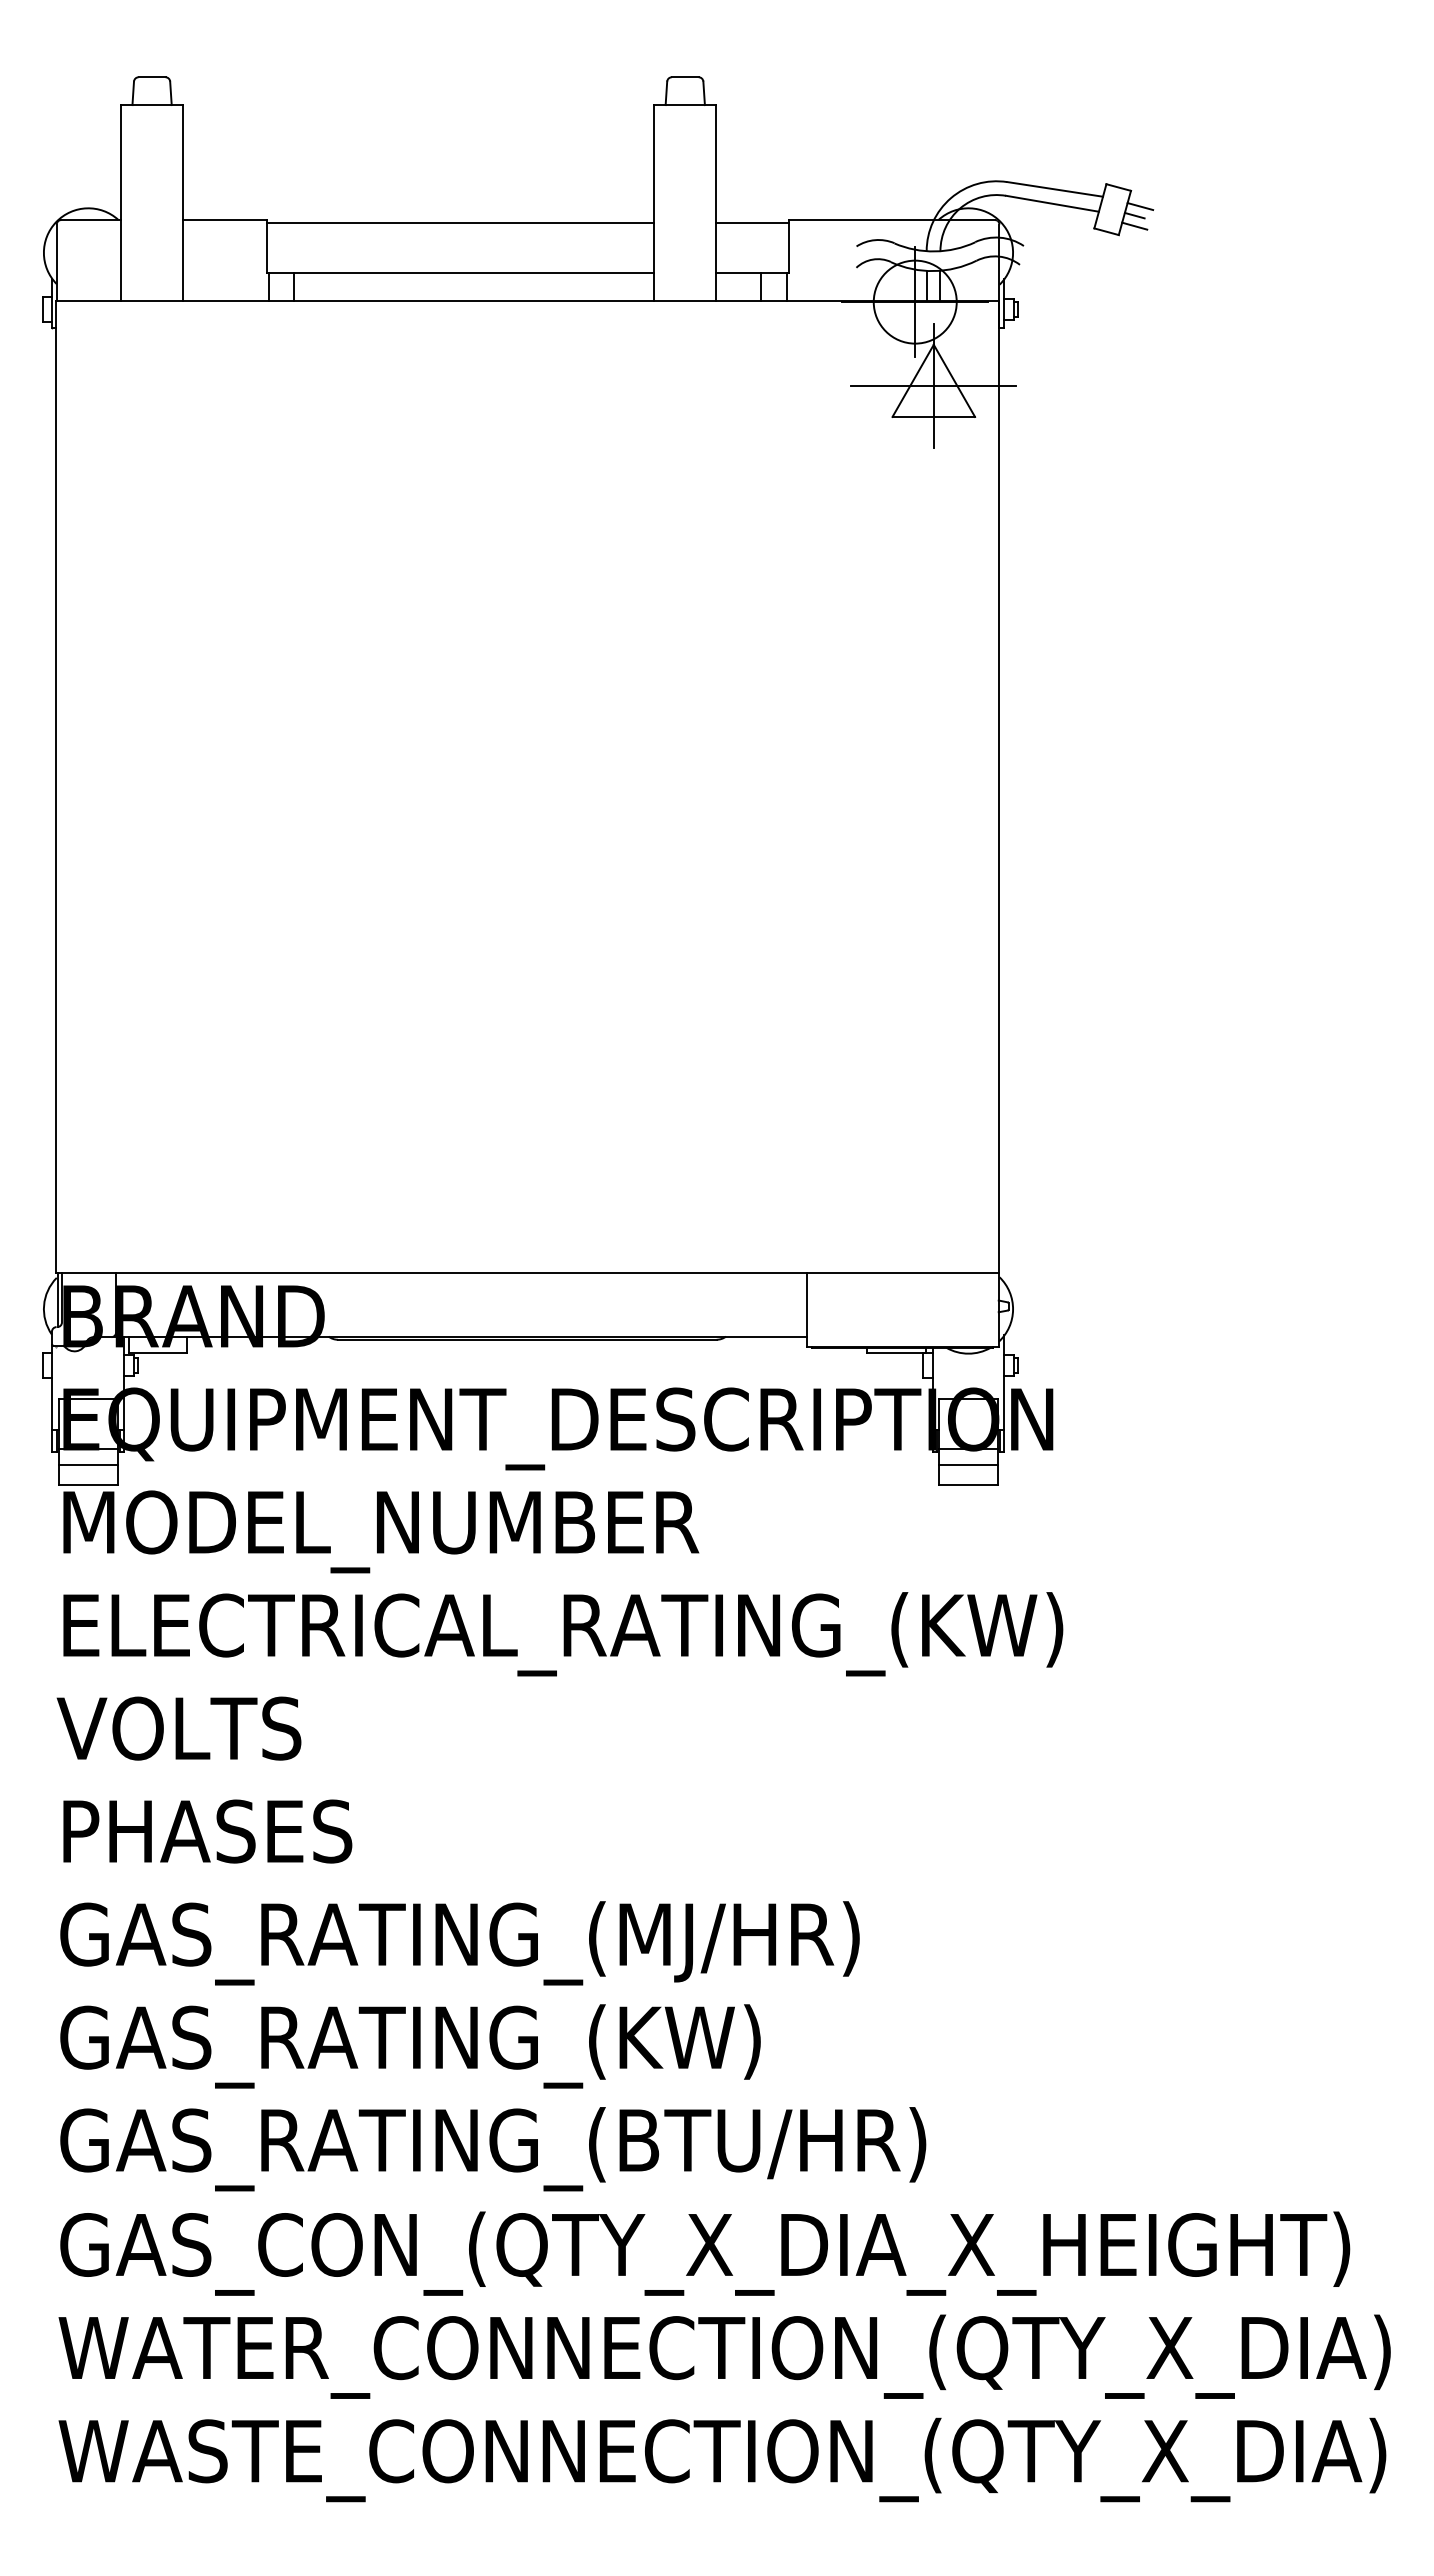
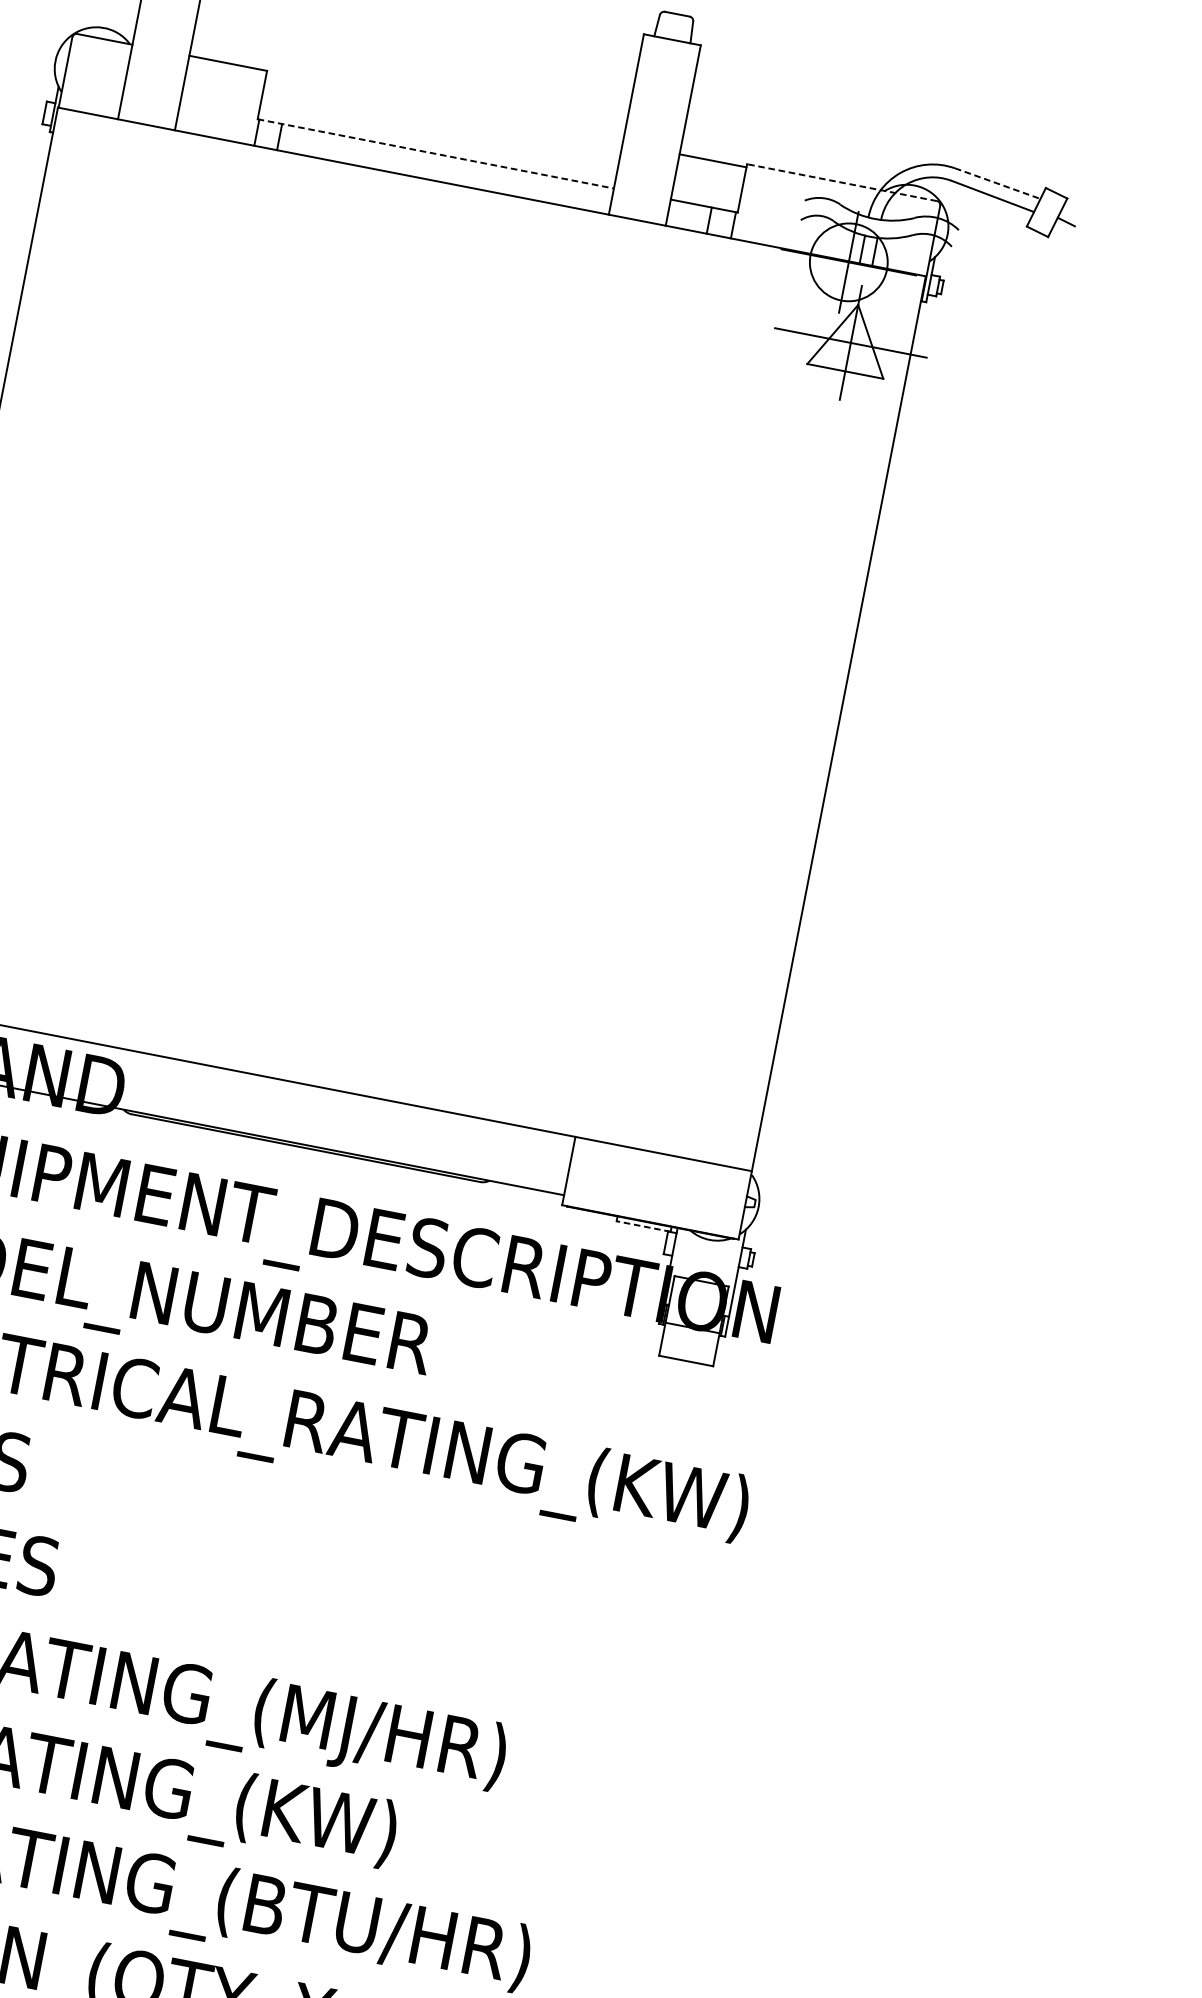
line: (1055, 189) -> (998, 183), solid -> dashed
line: (1140, 206) -> (1073, 214), removed
line: (891, 220) -> (841, 182), solid -> dashed
line: (460, 223) -> (444, 108), removed
line: (1134, 225) -> (1064, 231), removed
line: (461, 272) -> (436, 153), solid -> dashed
line: (896, 1353) -> (643, 1226), solid -> dashed
line: (968, 1465) -> (689, 1342), removed

